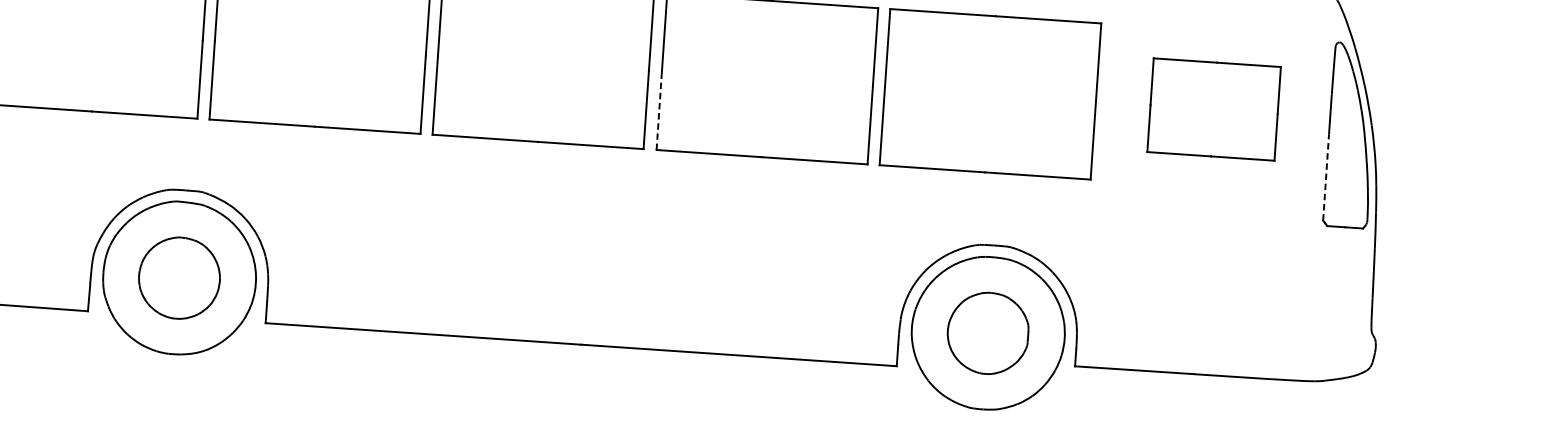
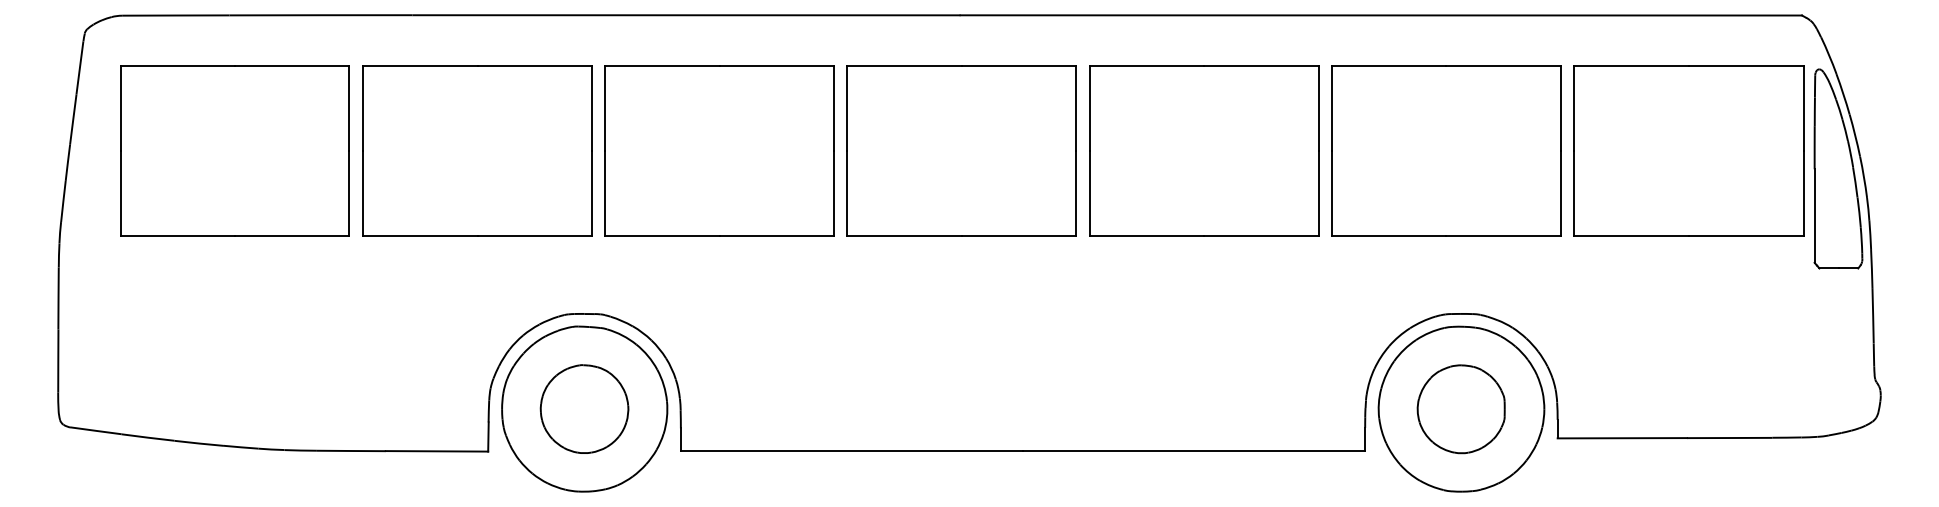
part: (1213, 109) -> (1688, 150), size x1.67
line: (659, 110) -> (1090, 192), dashed -> solid
line: (1325, 177) -> (1814, 216), dashed -> solid

